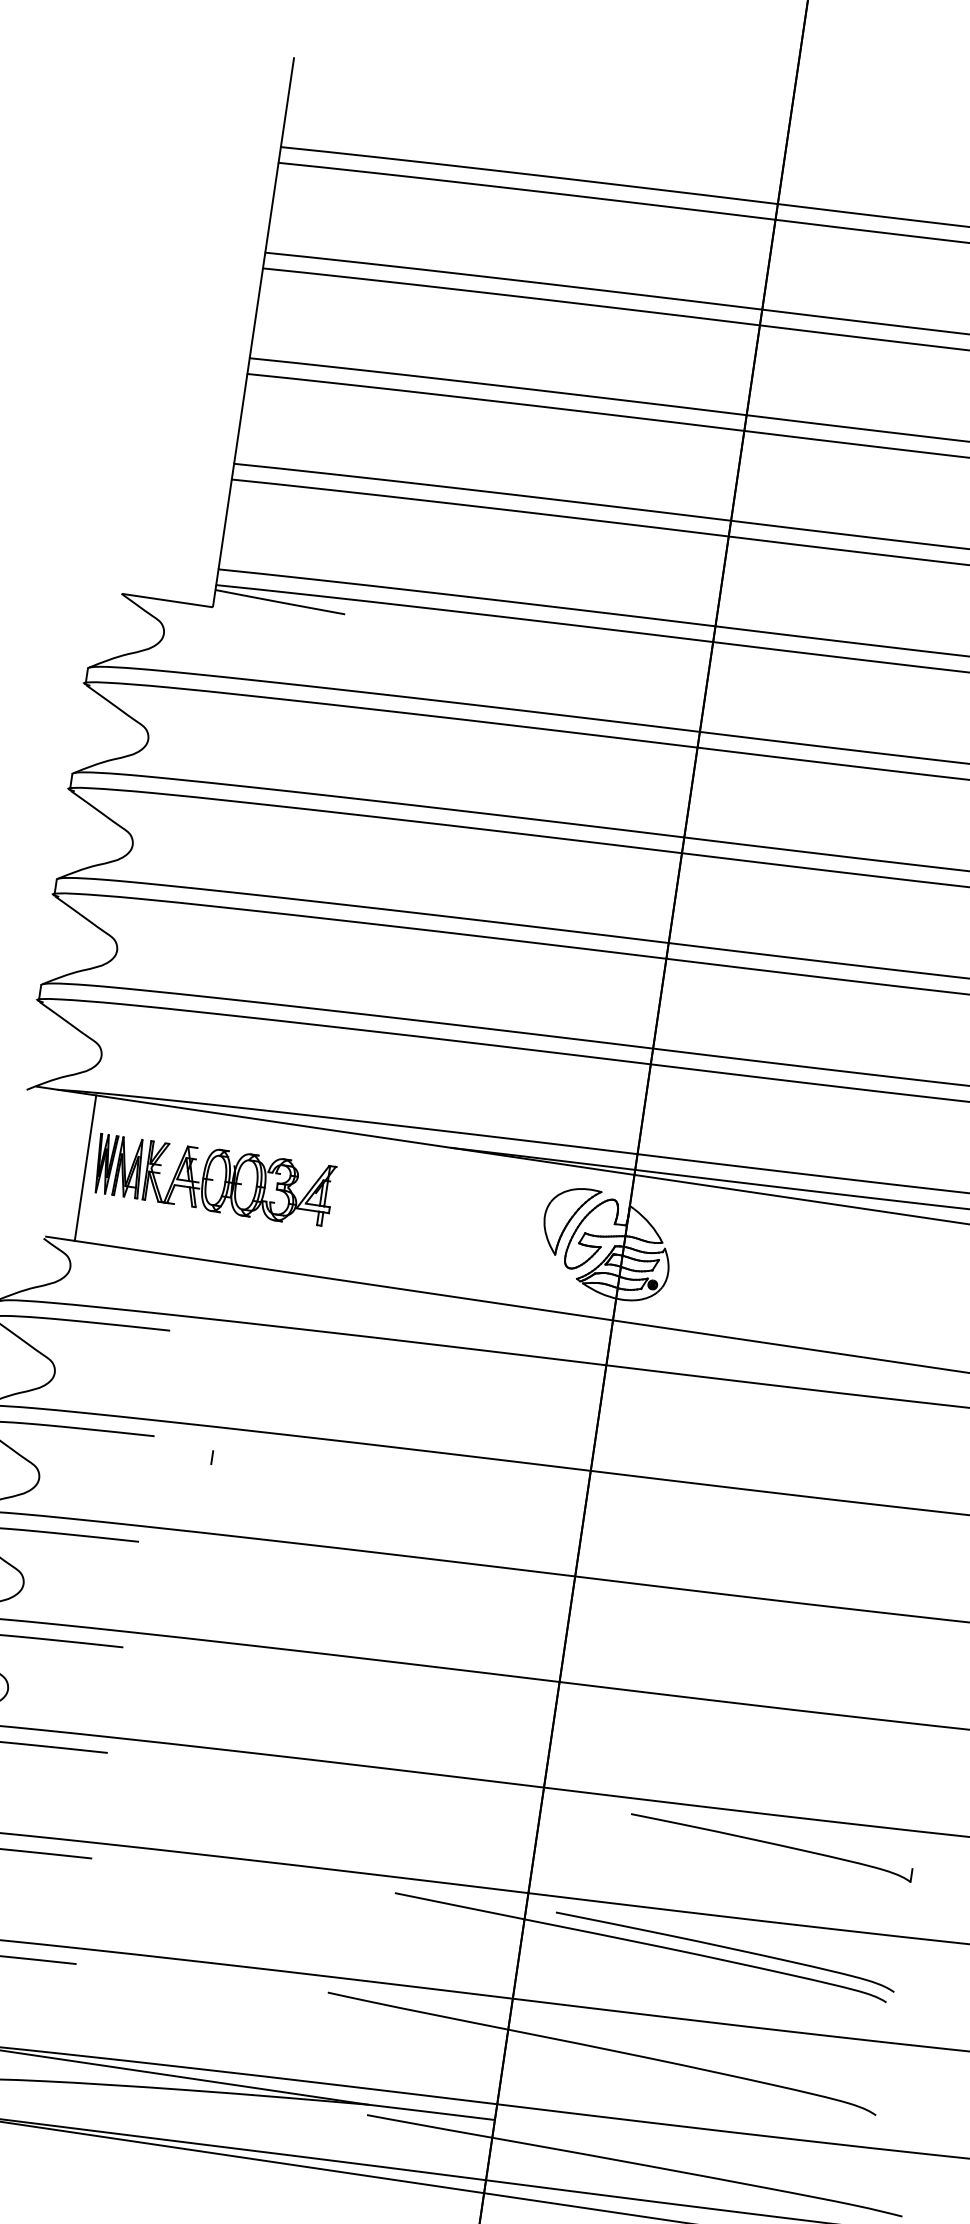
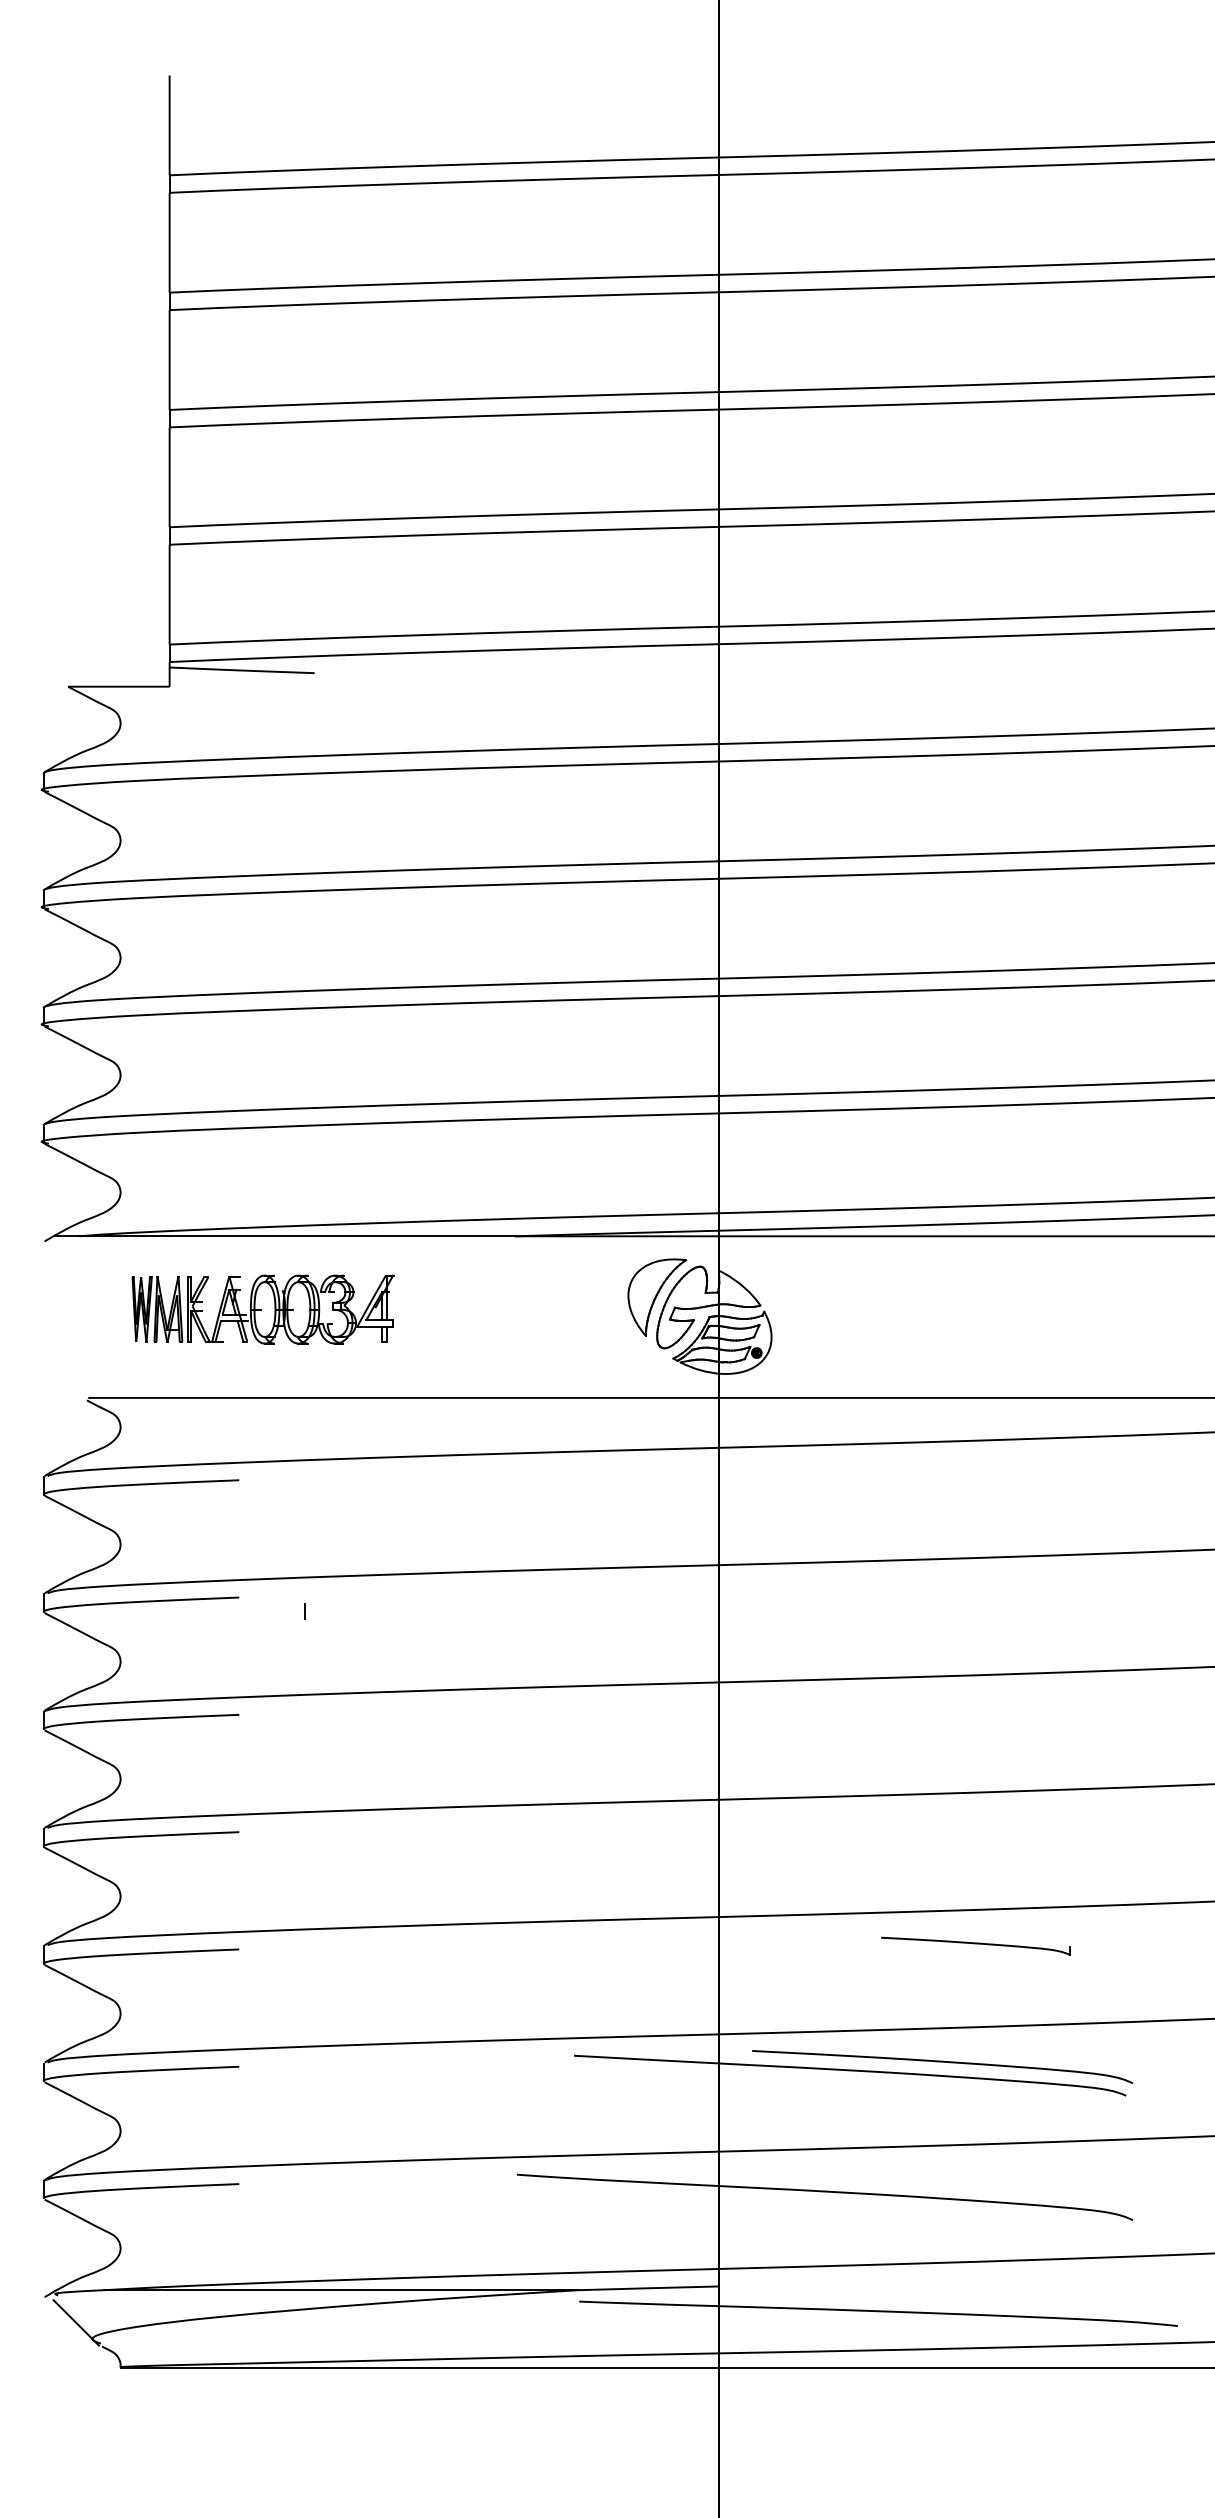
line: (85, 1167) -> (121, 1316), removed
part: (770, 1848) -> (975, 1946), size x0.6

